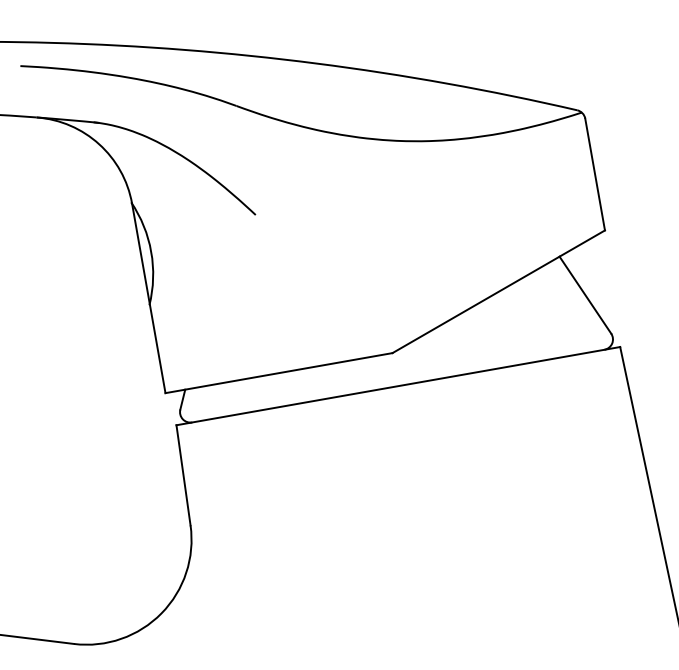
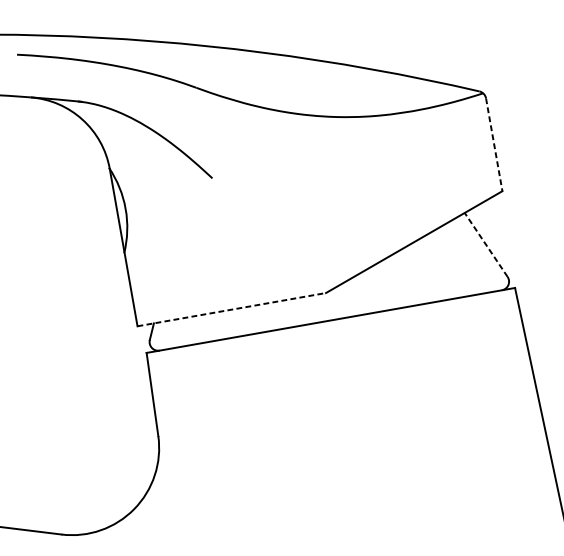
line: (595, 174) -> (494, 144), solid -> dashed
line: (585, 294) -> (486, 244), solid -> dashed
line: (279, 373) -> (232, 309), solid -> dashed

